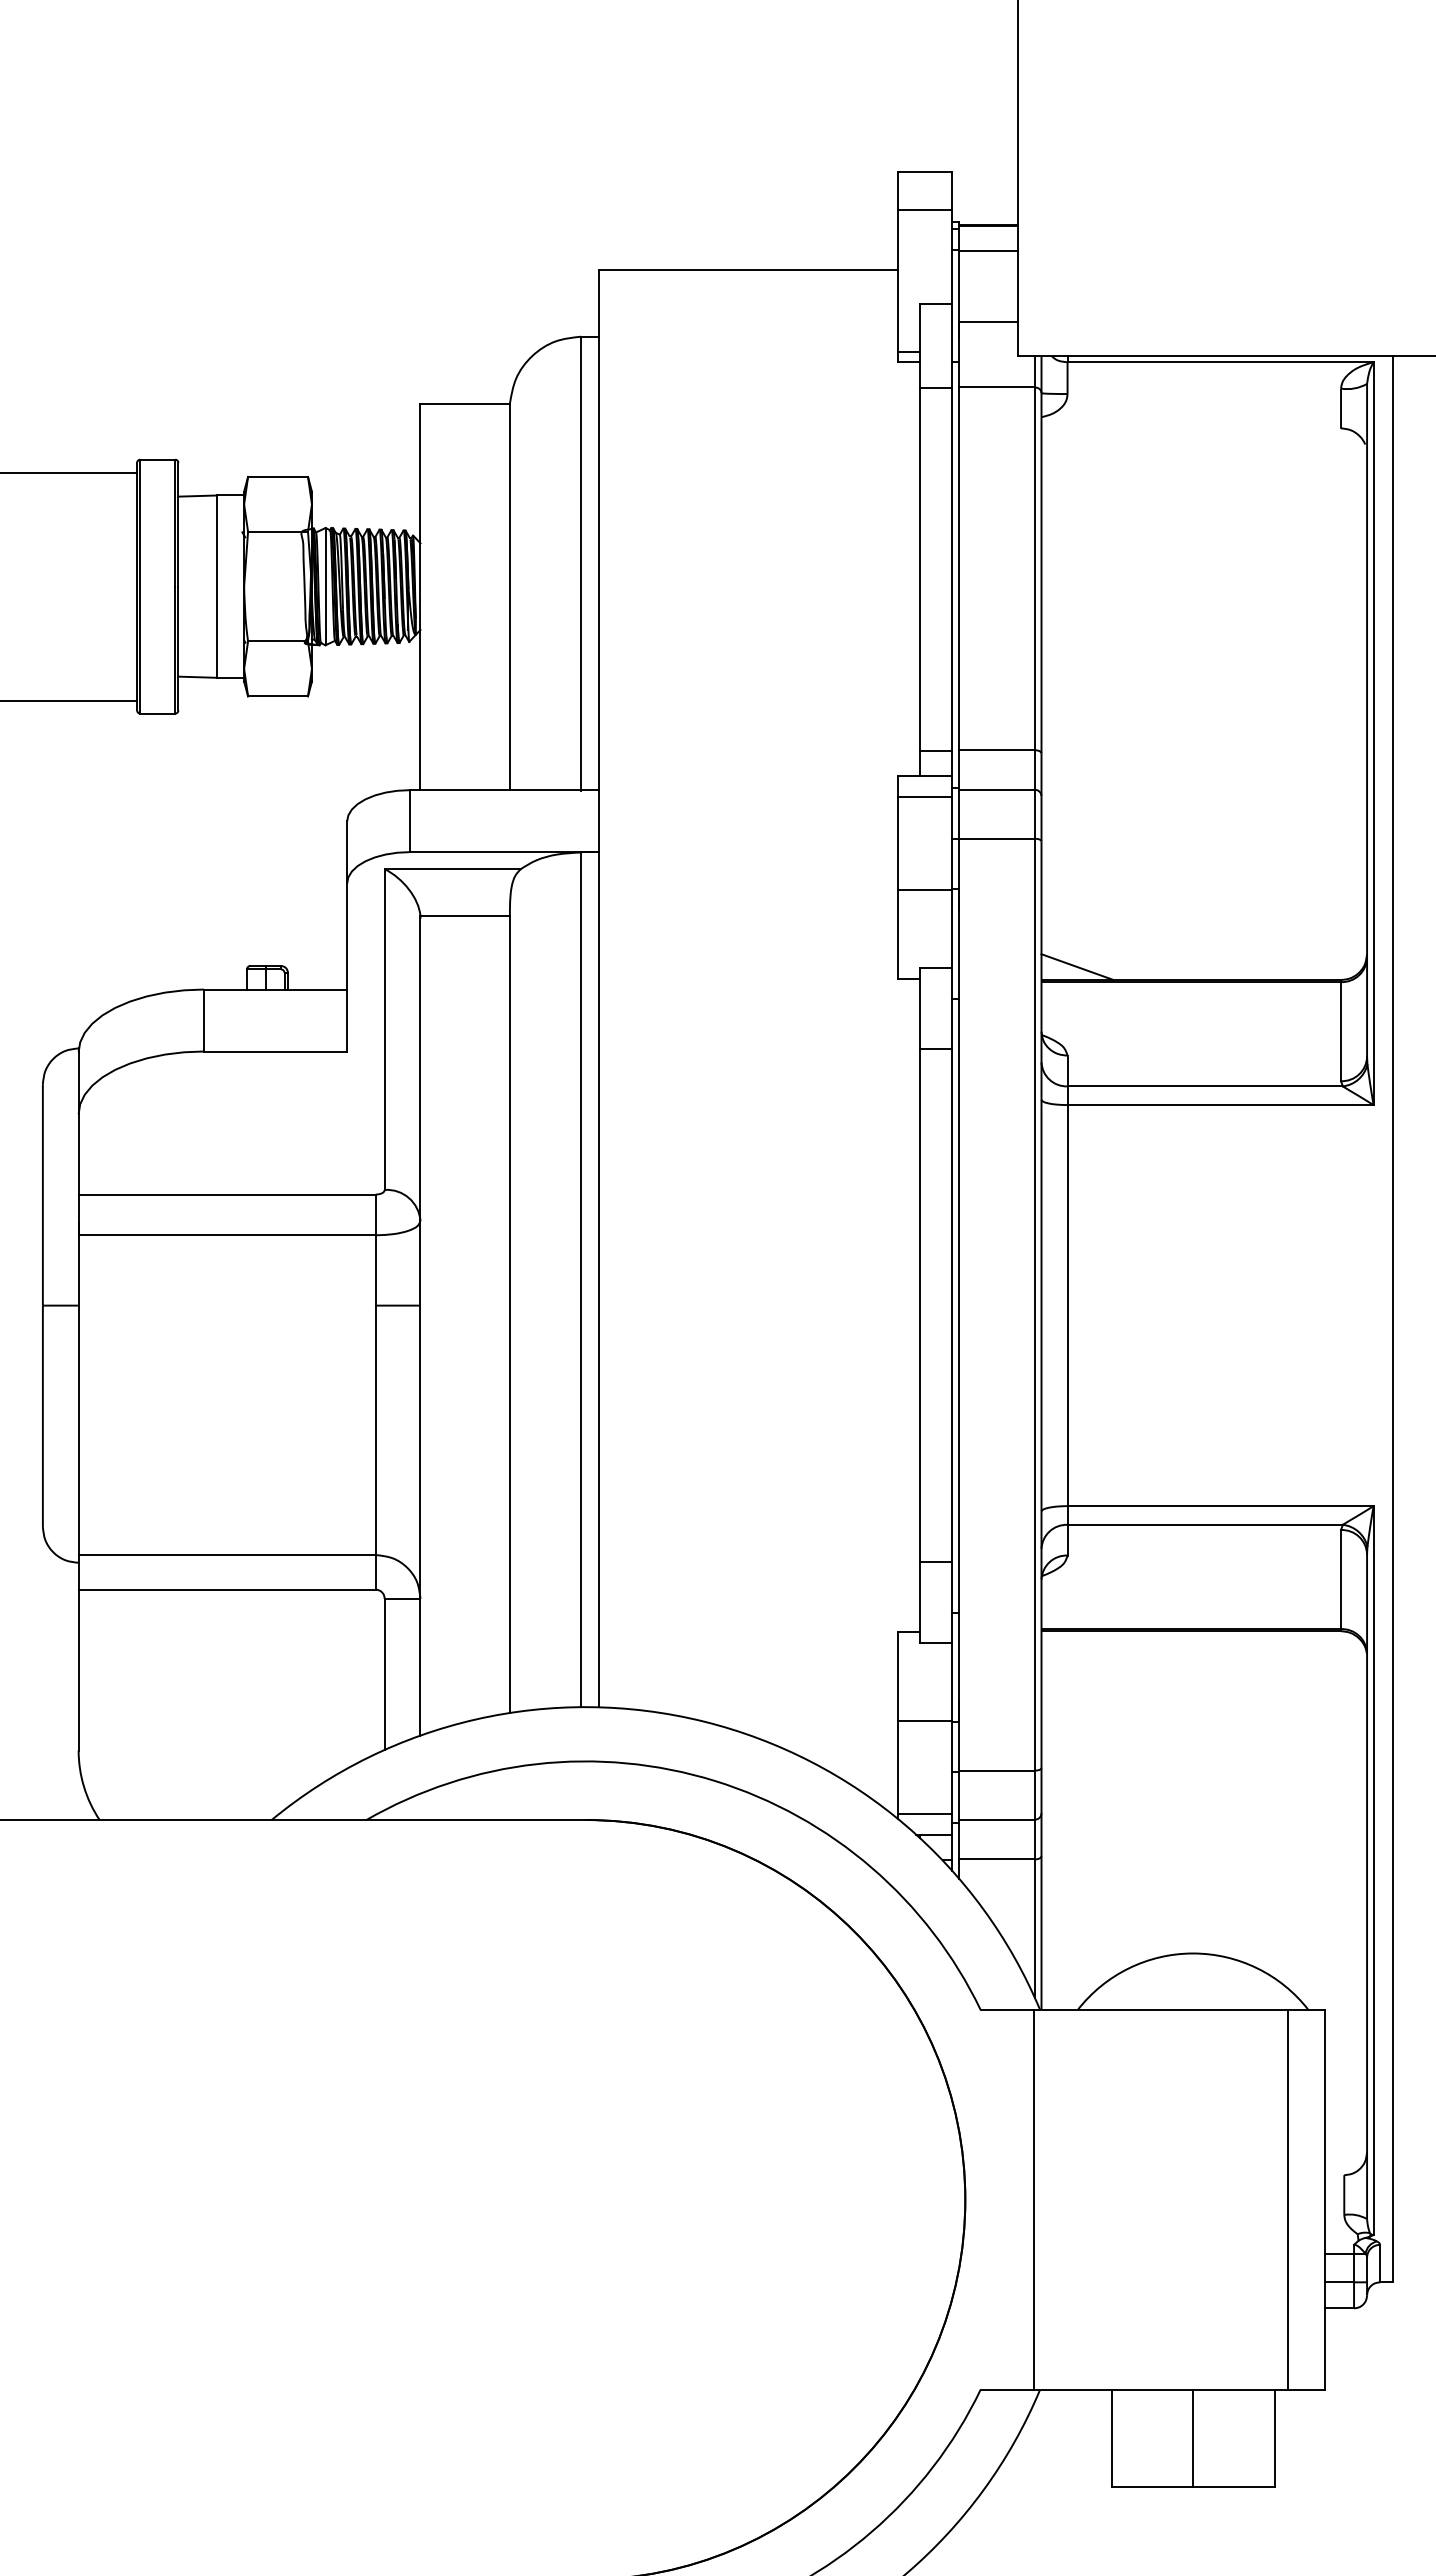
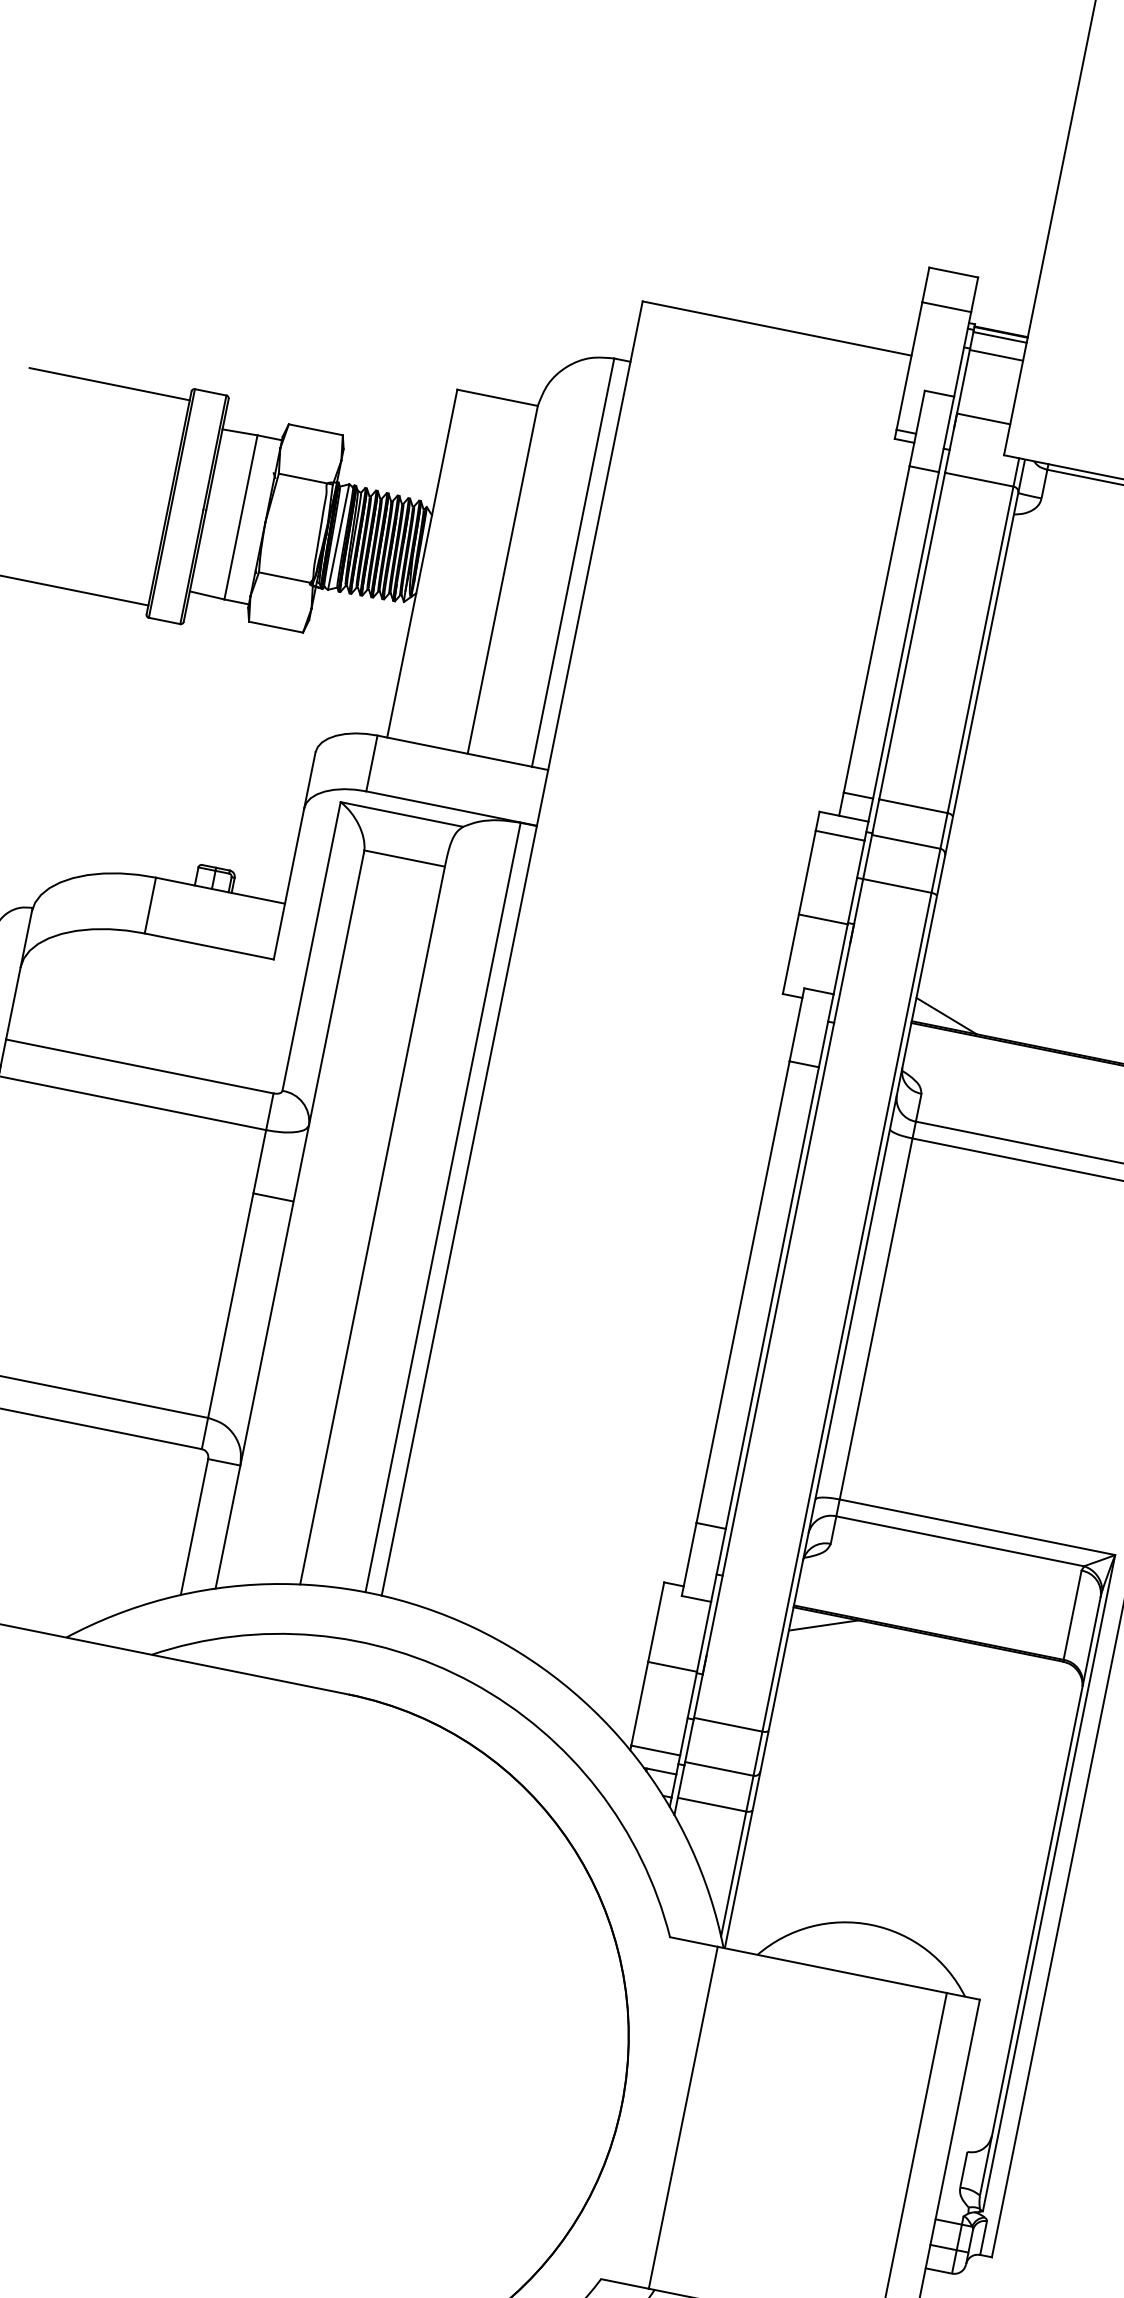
line: (988, 231) -> (999, 337), added
line: (1077, 1644) -> (823, 1625), added

